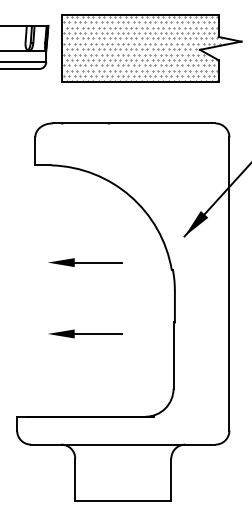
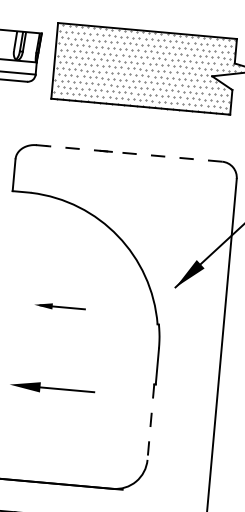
line: (139, 123) -> (135, 154), solid -> dashed
part: (85, 262) -> (60, 306), size x0.6
line: (173, 356) -> (150, 423), solid -> dashed

